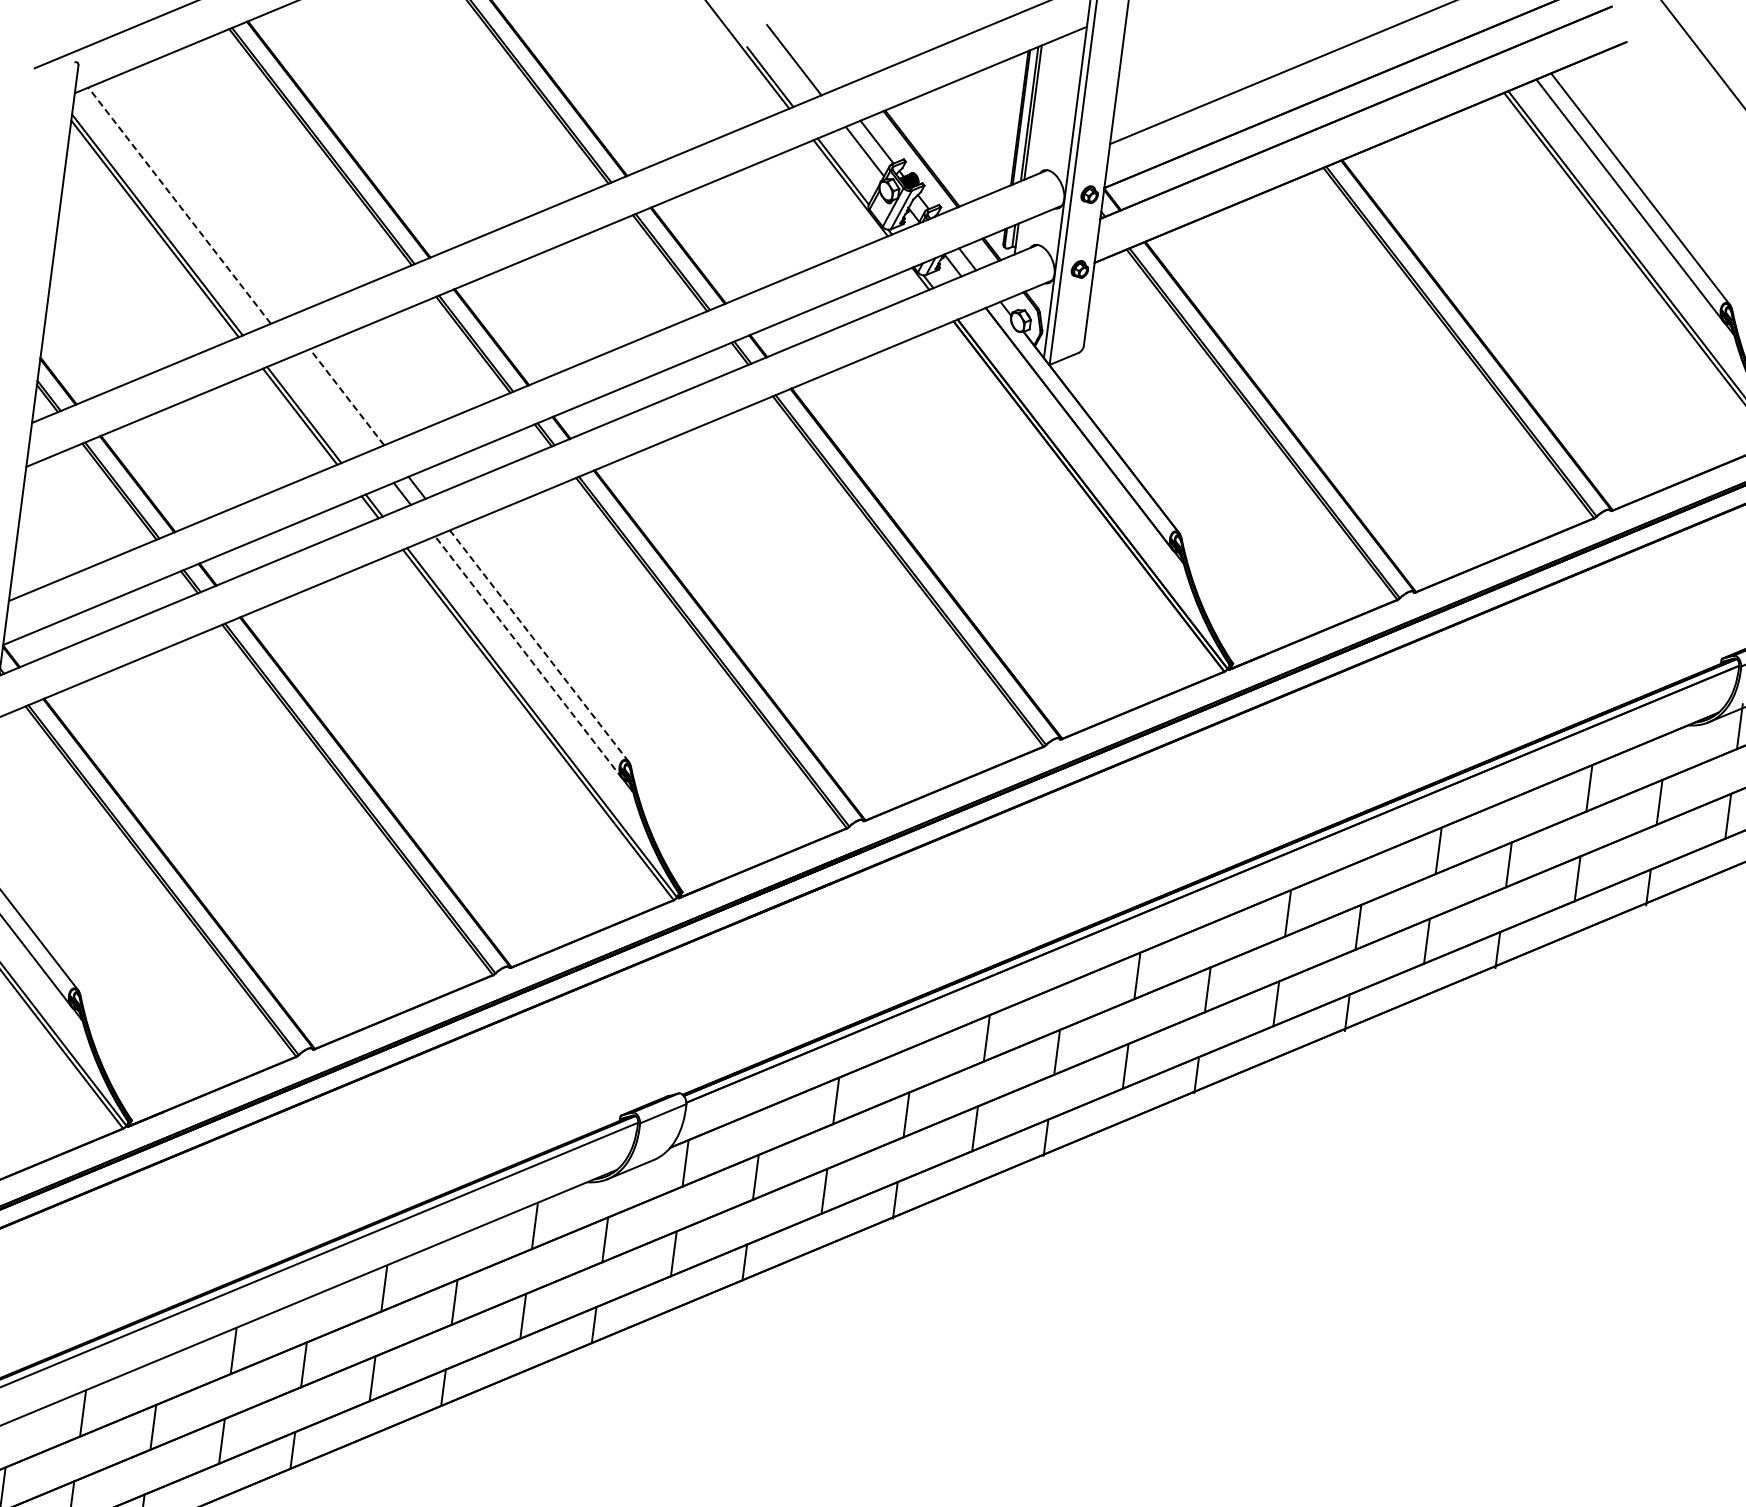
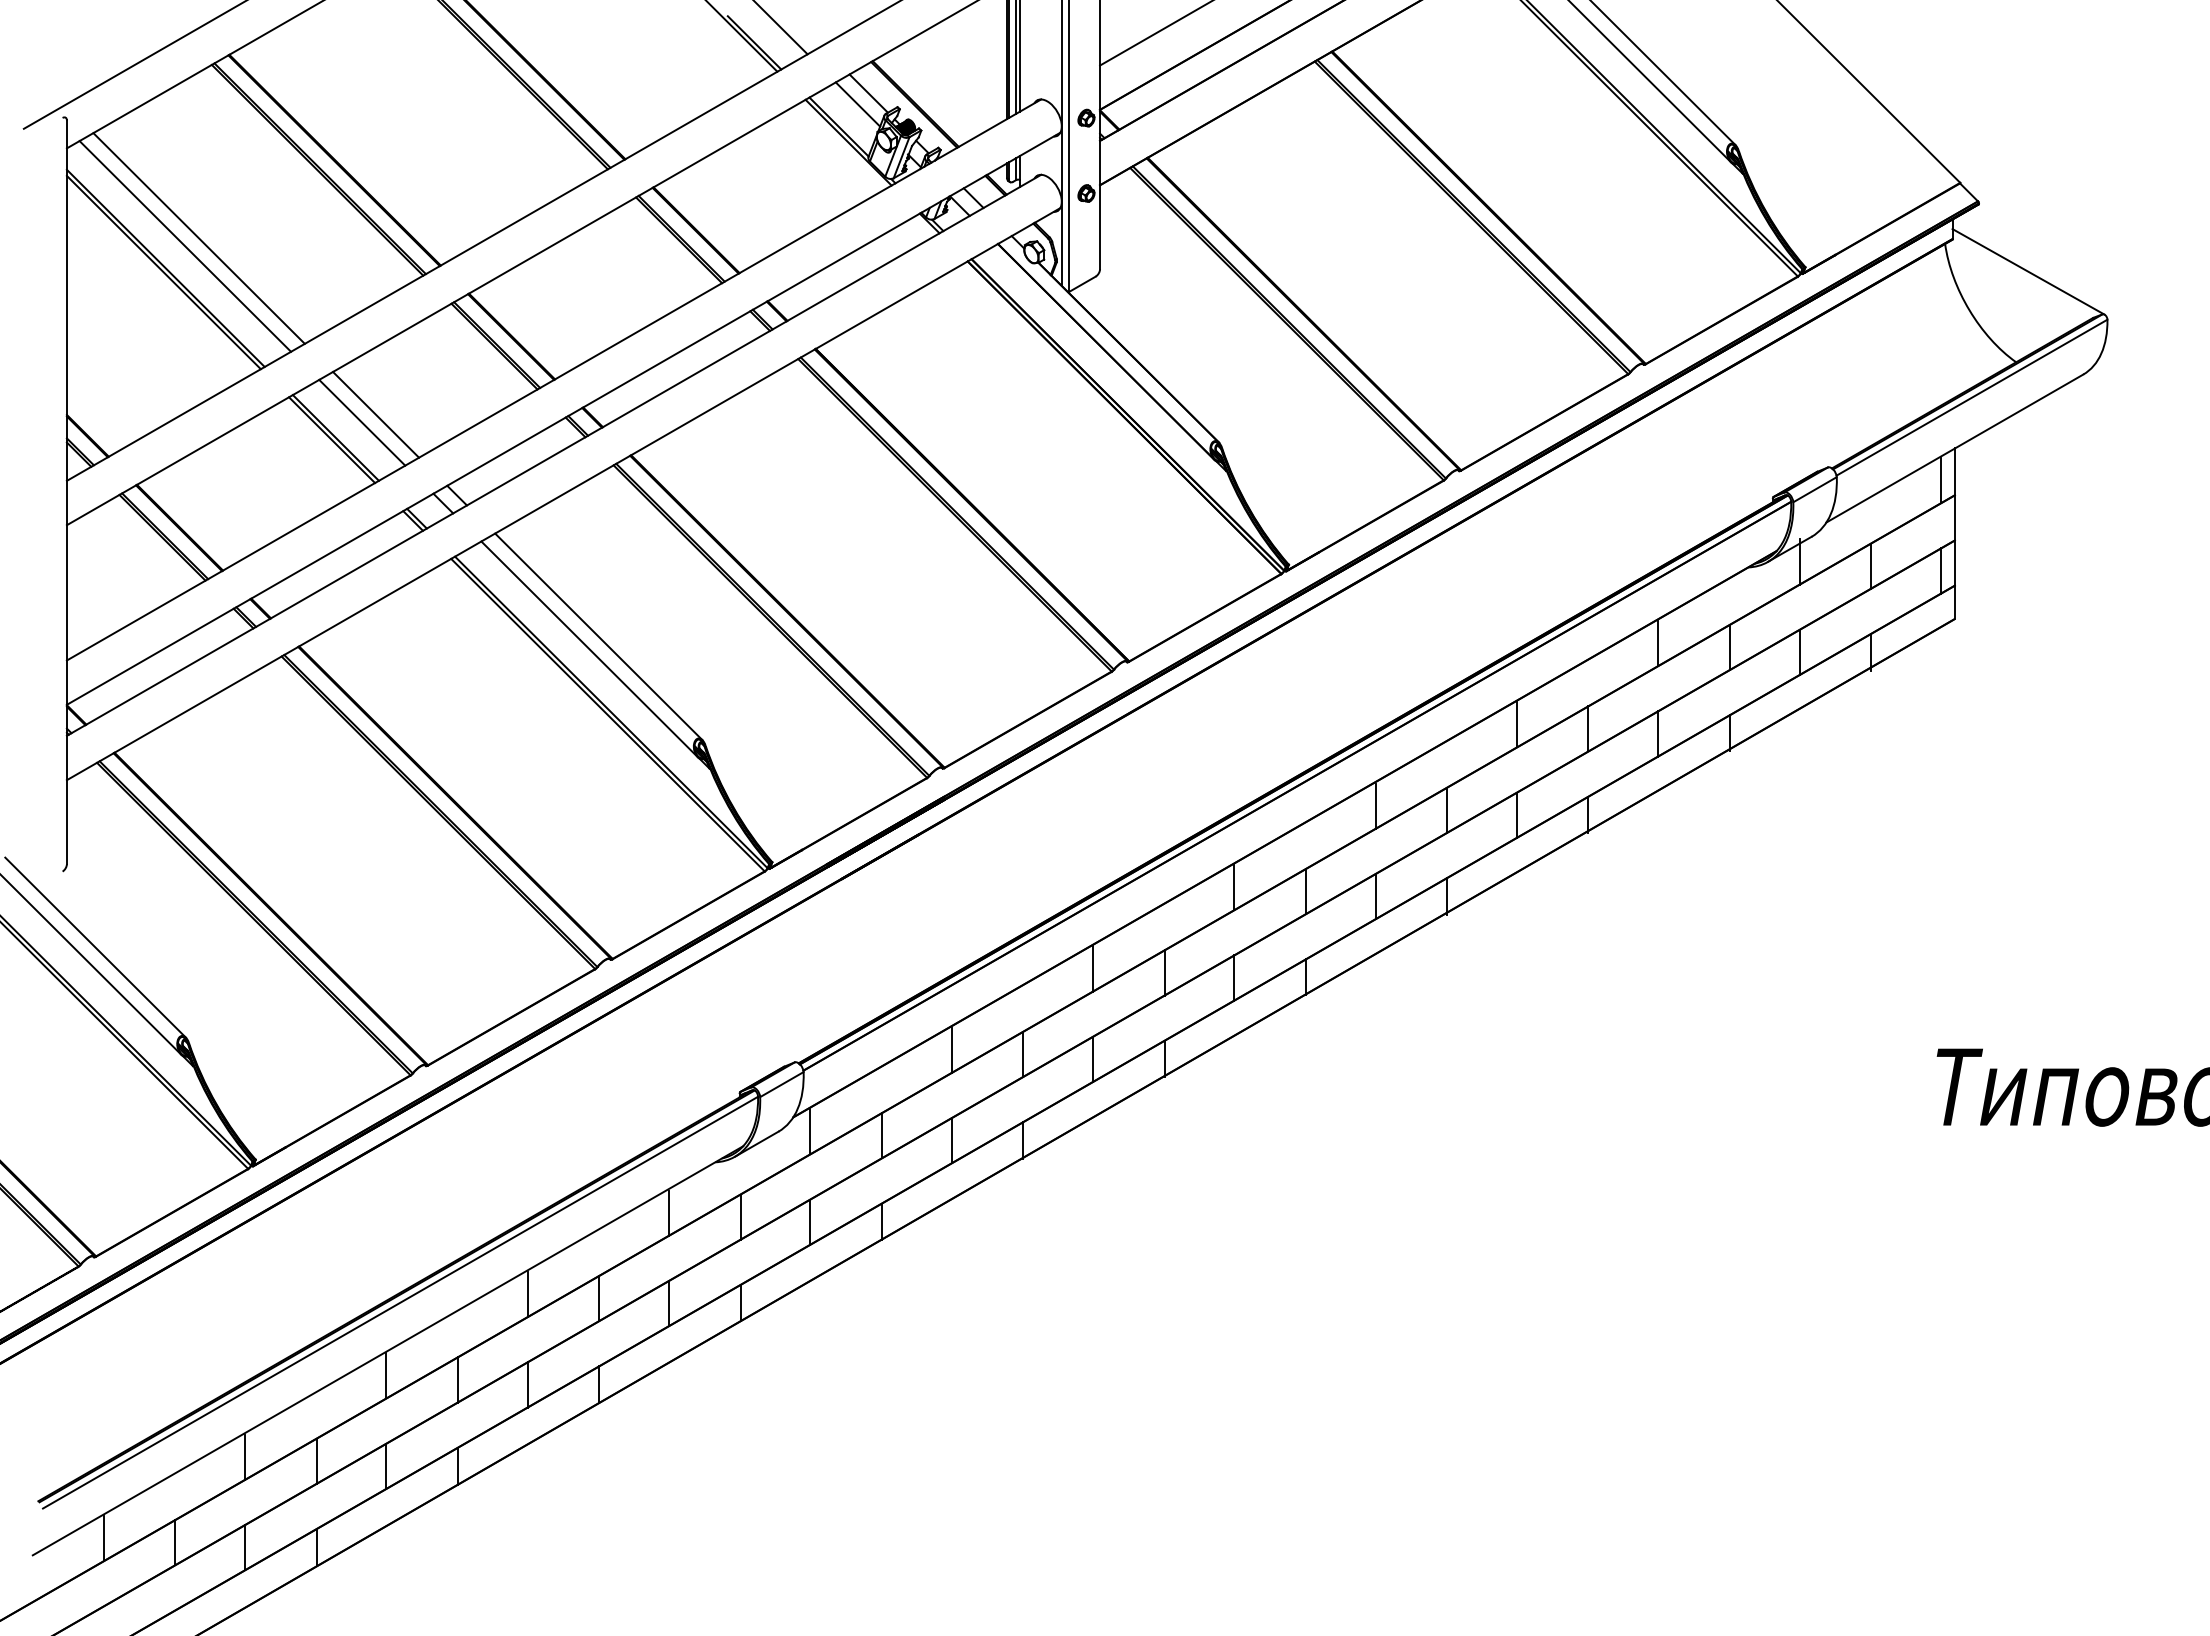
line: (193, 199) -> (198, 238), added
line: (178, 205) -> (184, 246), dashed -> solid
line: (347, 397) -> (376, 414), dashed -> solid
line: (332, 403) -> (362, 422), added
line: (539, 645) -> (598, 636), dashed -> solid
line: (528, 657) -> (589, 649), dashed -> solid

